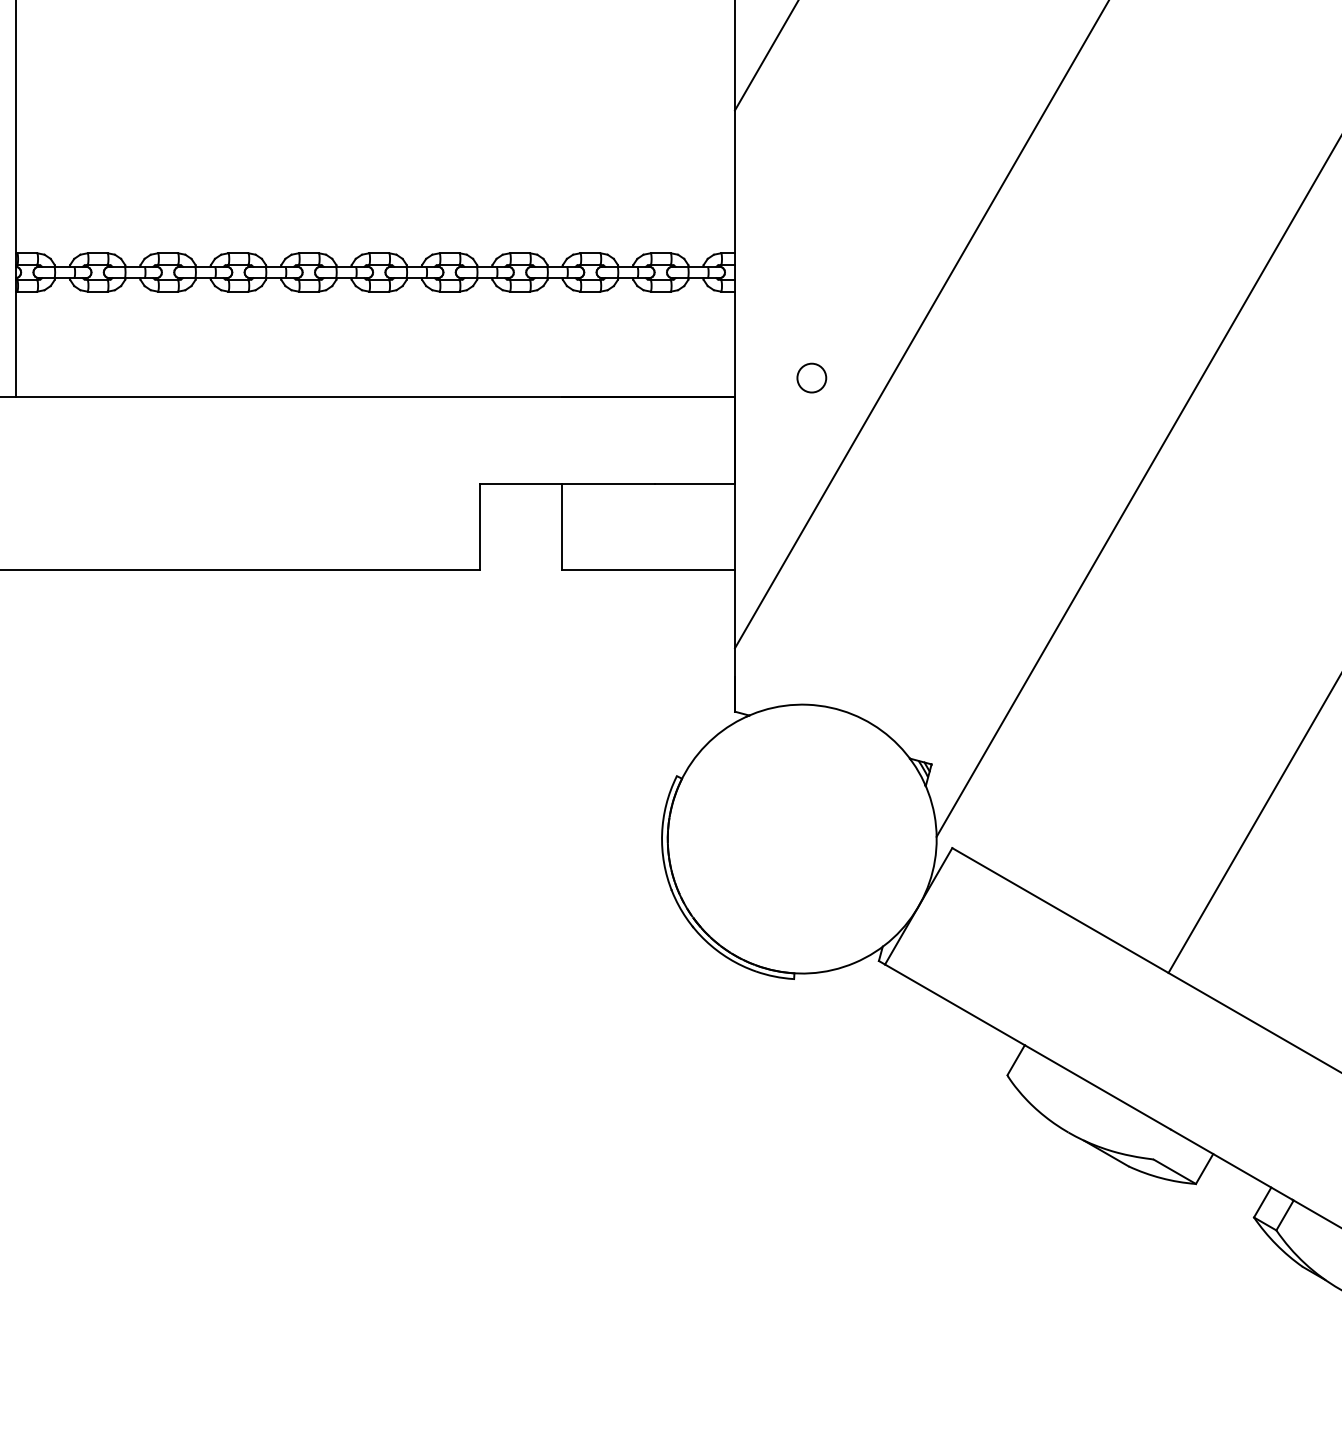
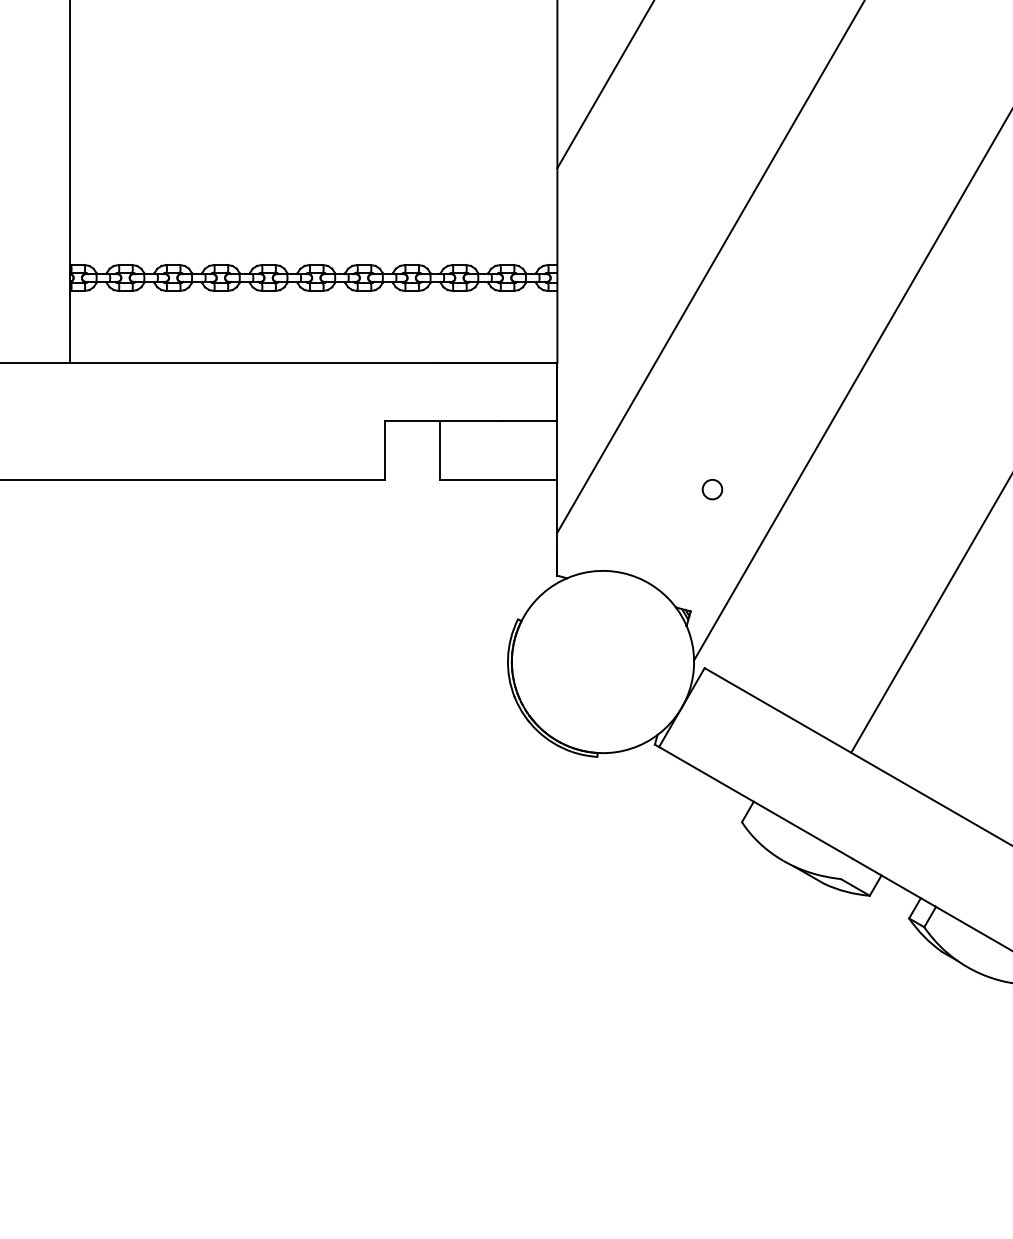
circle: (811, 377) -> (712, 489), moved

